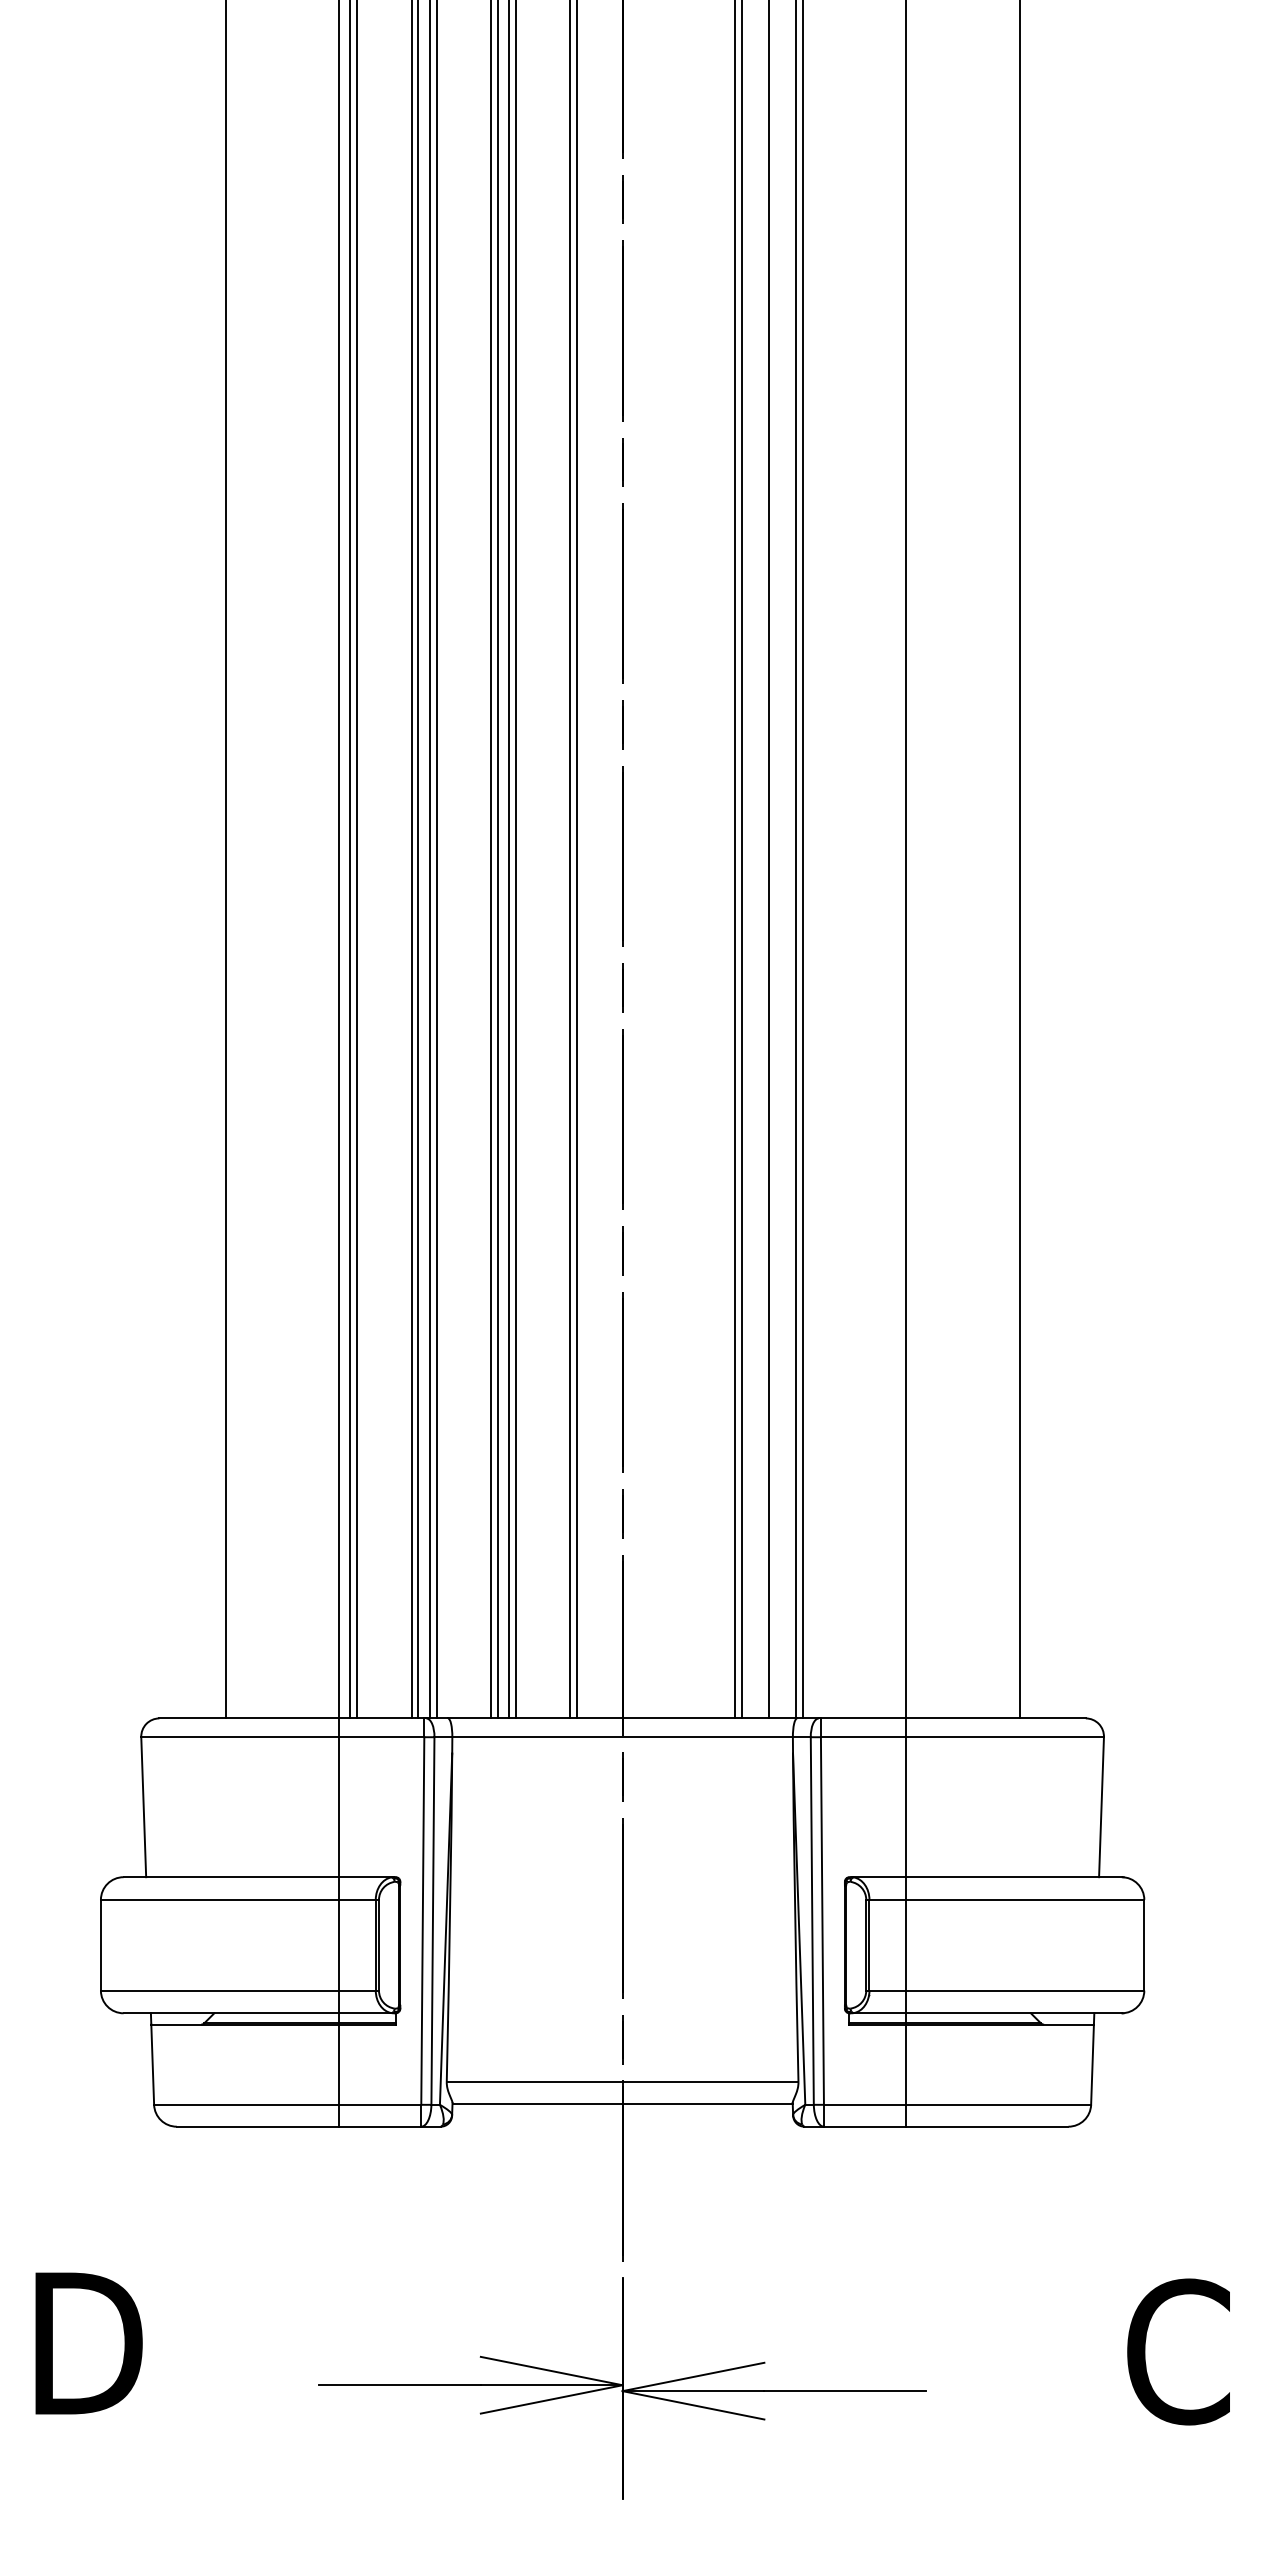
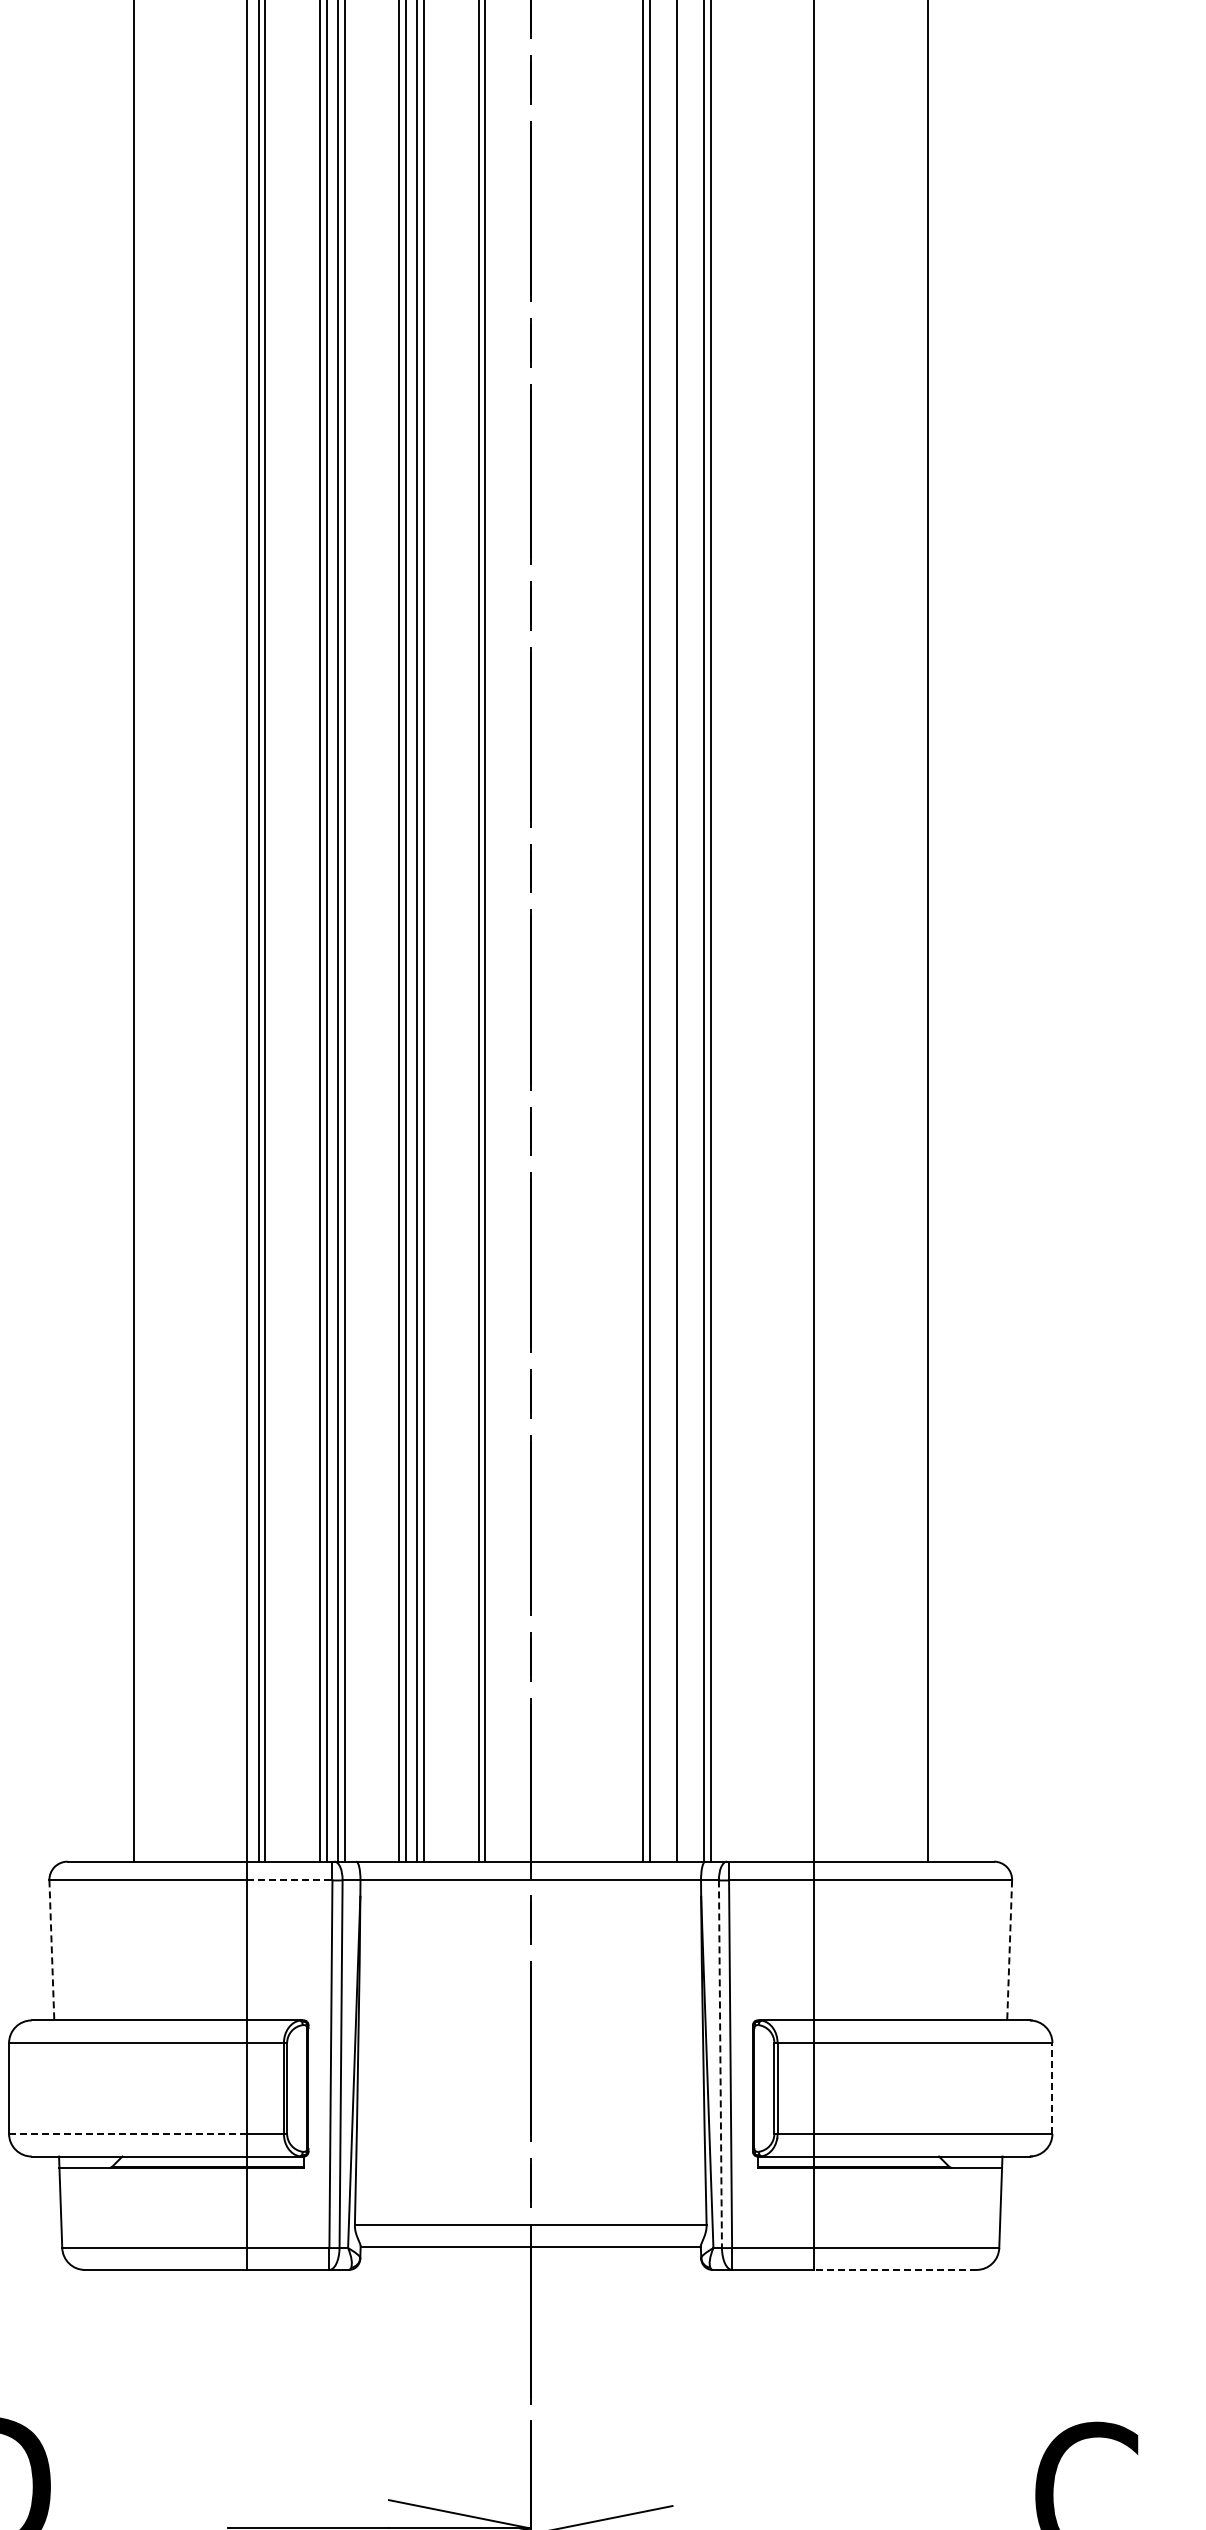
line: (381, 1737) -> (289, 1880), solid -> dashed
line: (143, 1807) -> (51, 1950), solid -> dashed
line: (1101, 1807) -> (1009, 1950), solid -> dashed
line: (812, 1921) -> (720, 2064), solid -> dashed
line: (1144, 1944) -> (1052, 2087), solid -> dashed
line: (220, 1990) -> (128, 2133), solid -> dashed
line: (986, 2126) -> (894, 2269), solid -> dashed

